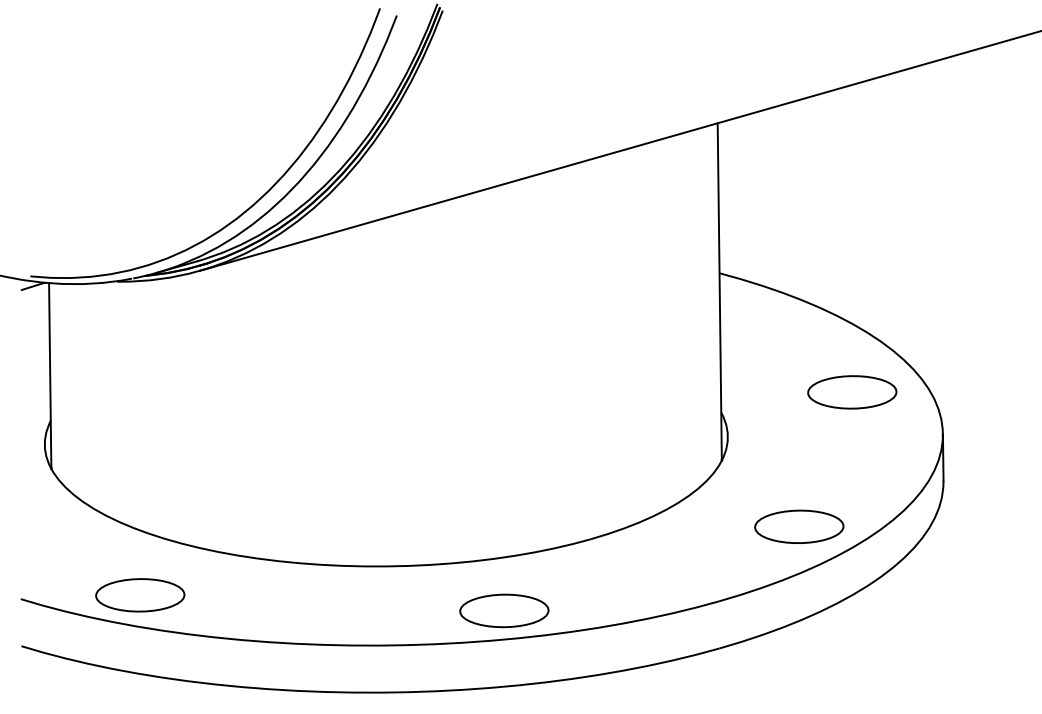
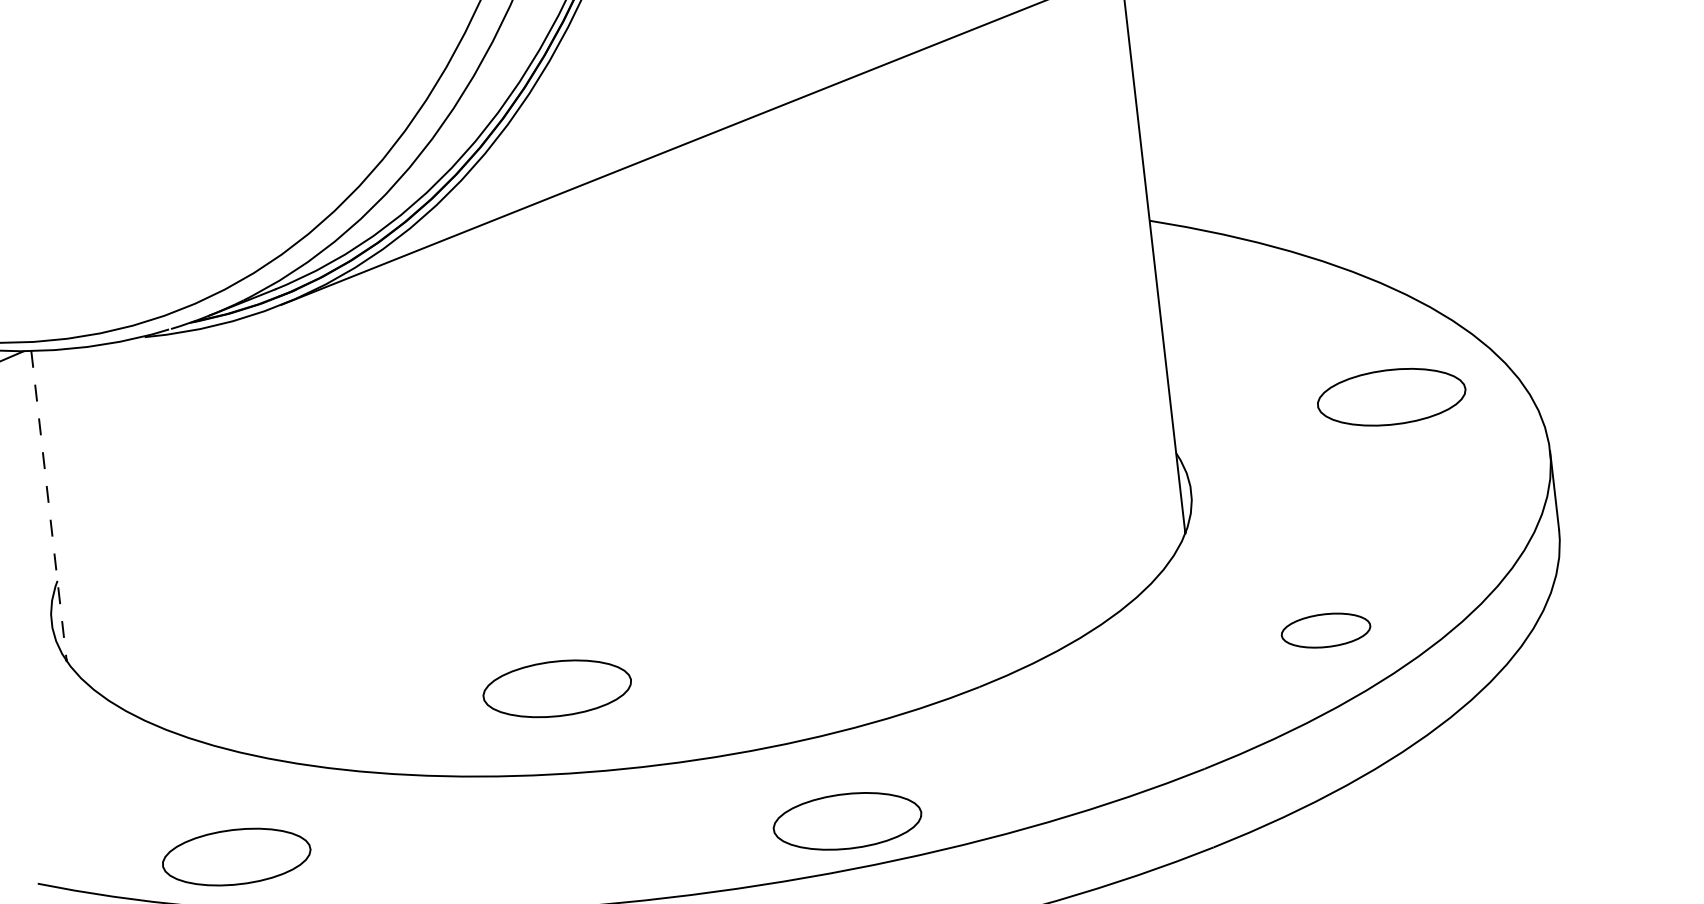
line: (50, 375) -> (49, 505), solid -> dashed
part: (340, 514) -> (557, 688), added
part: (799, 526) -> (1326, 630), size x0.6

